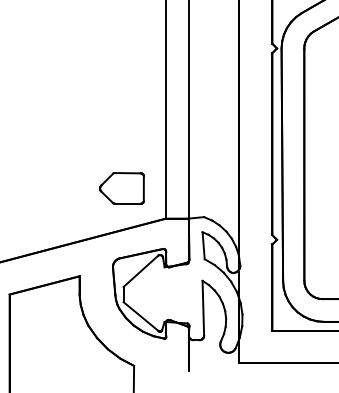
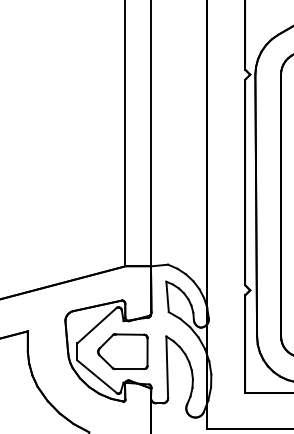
part: (121, 188) -> (122, 351), moved

